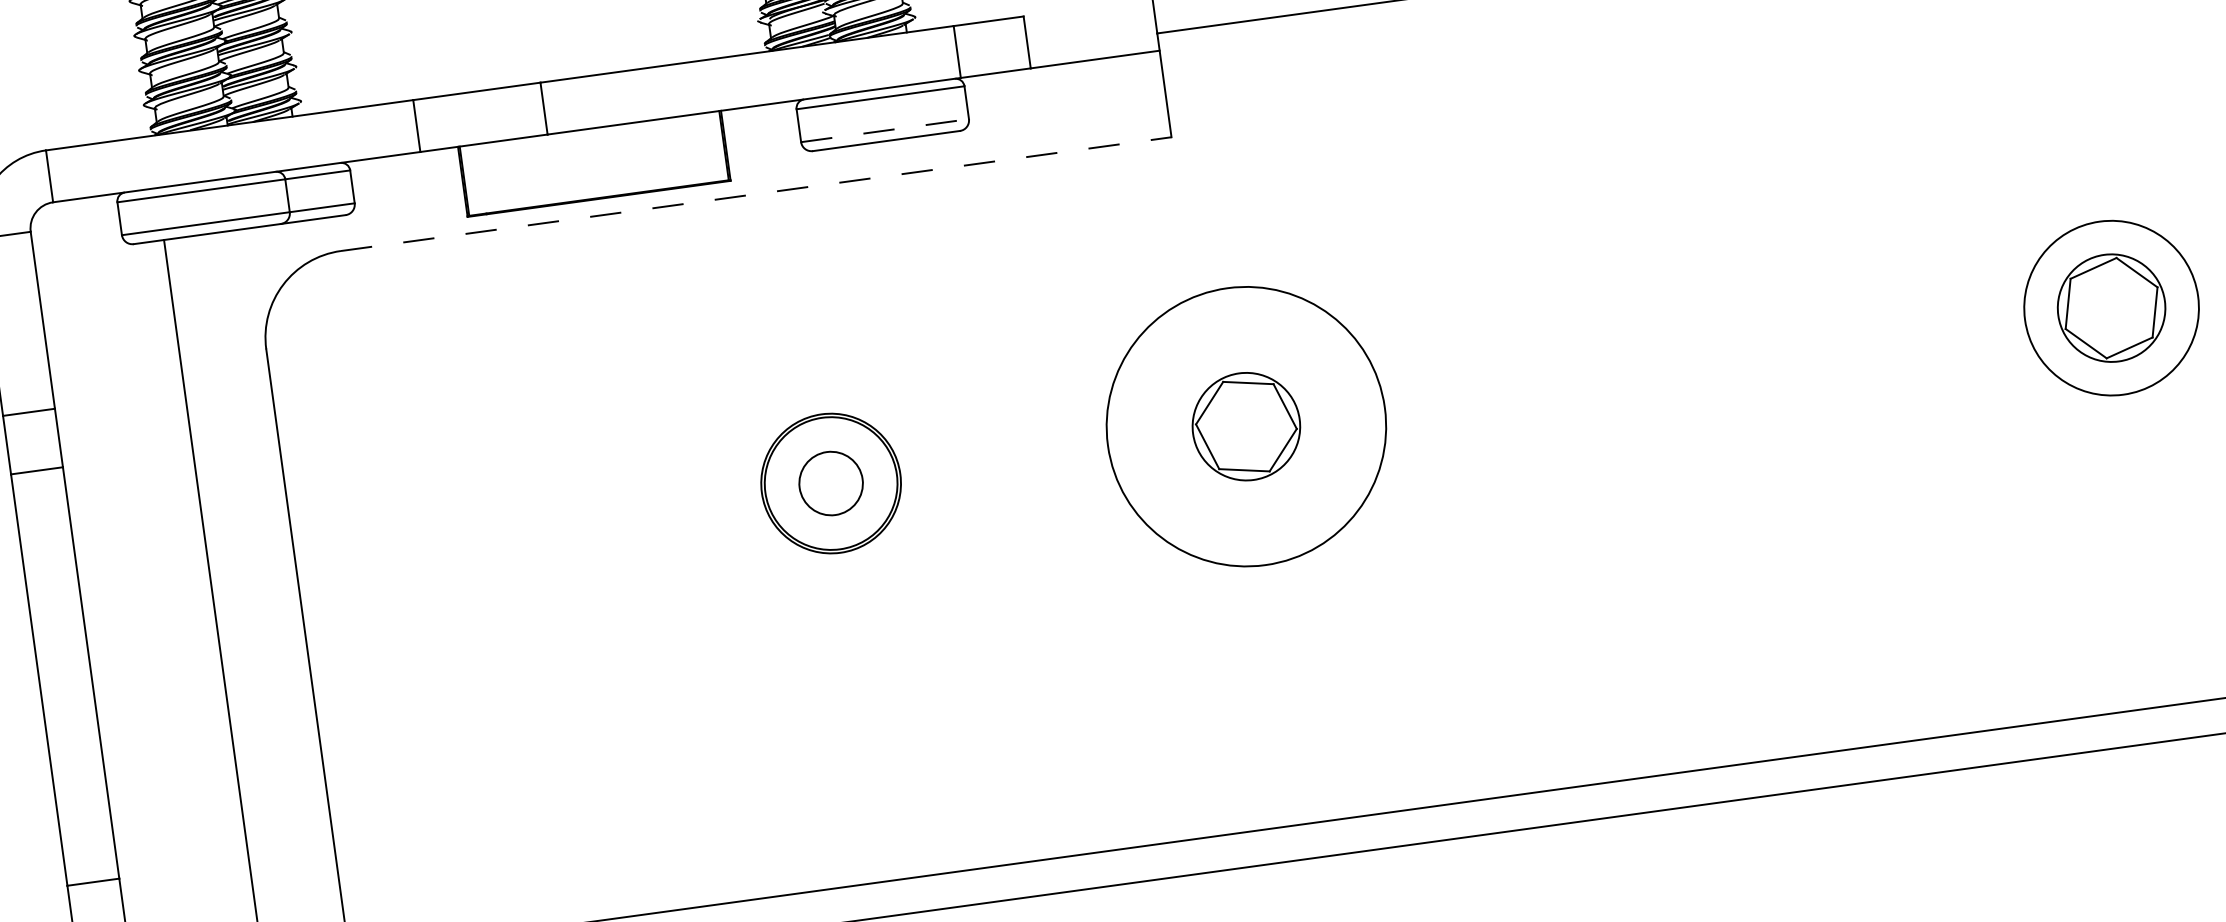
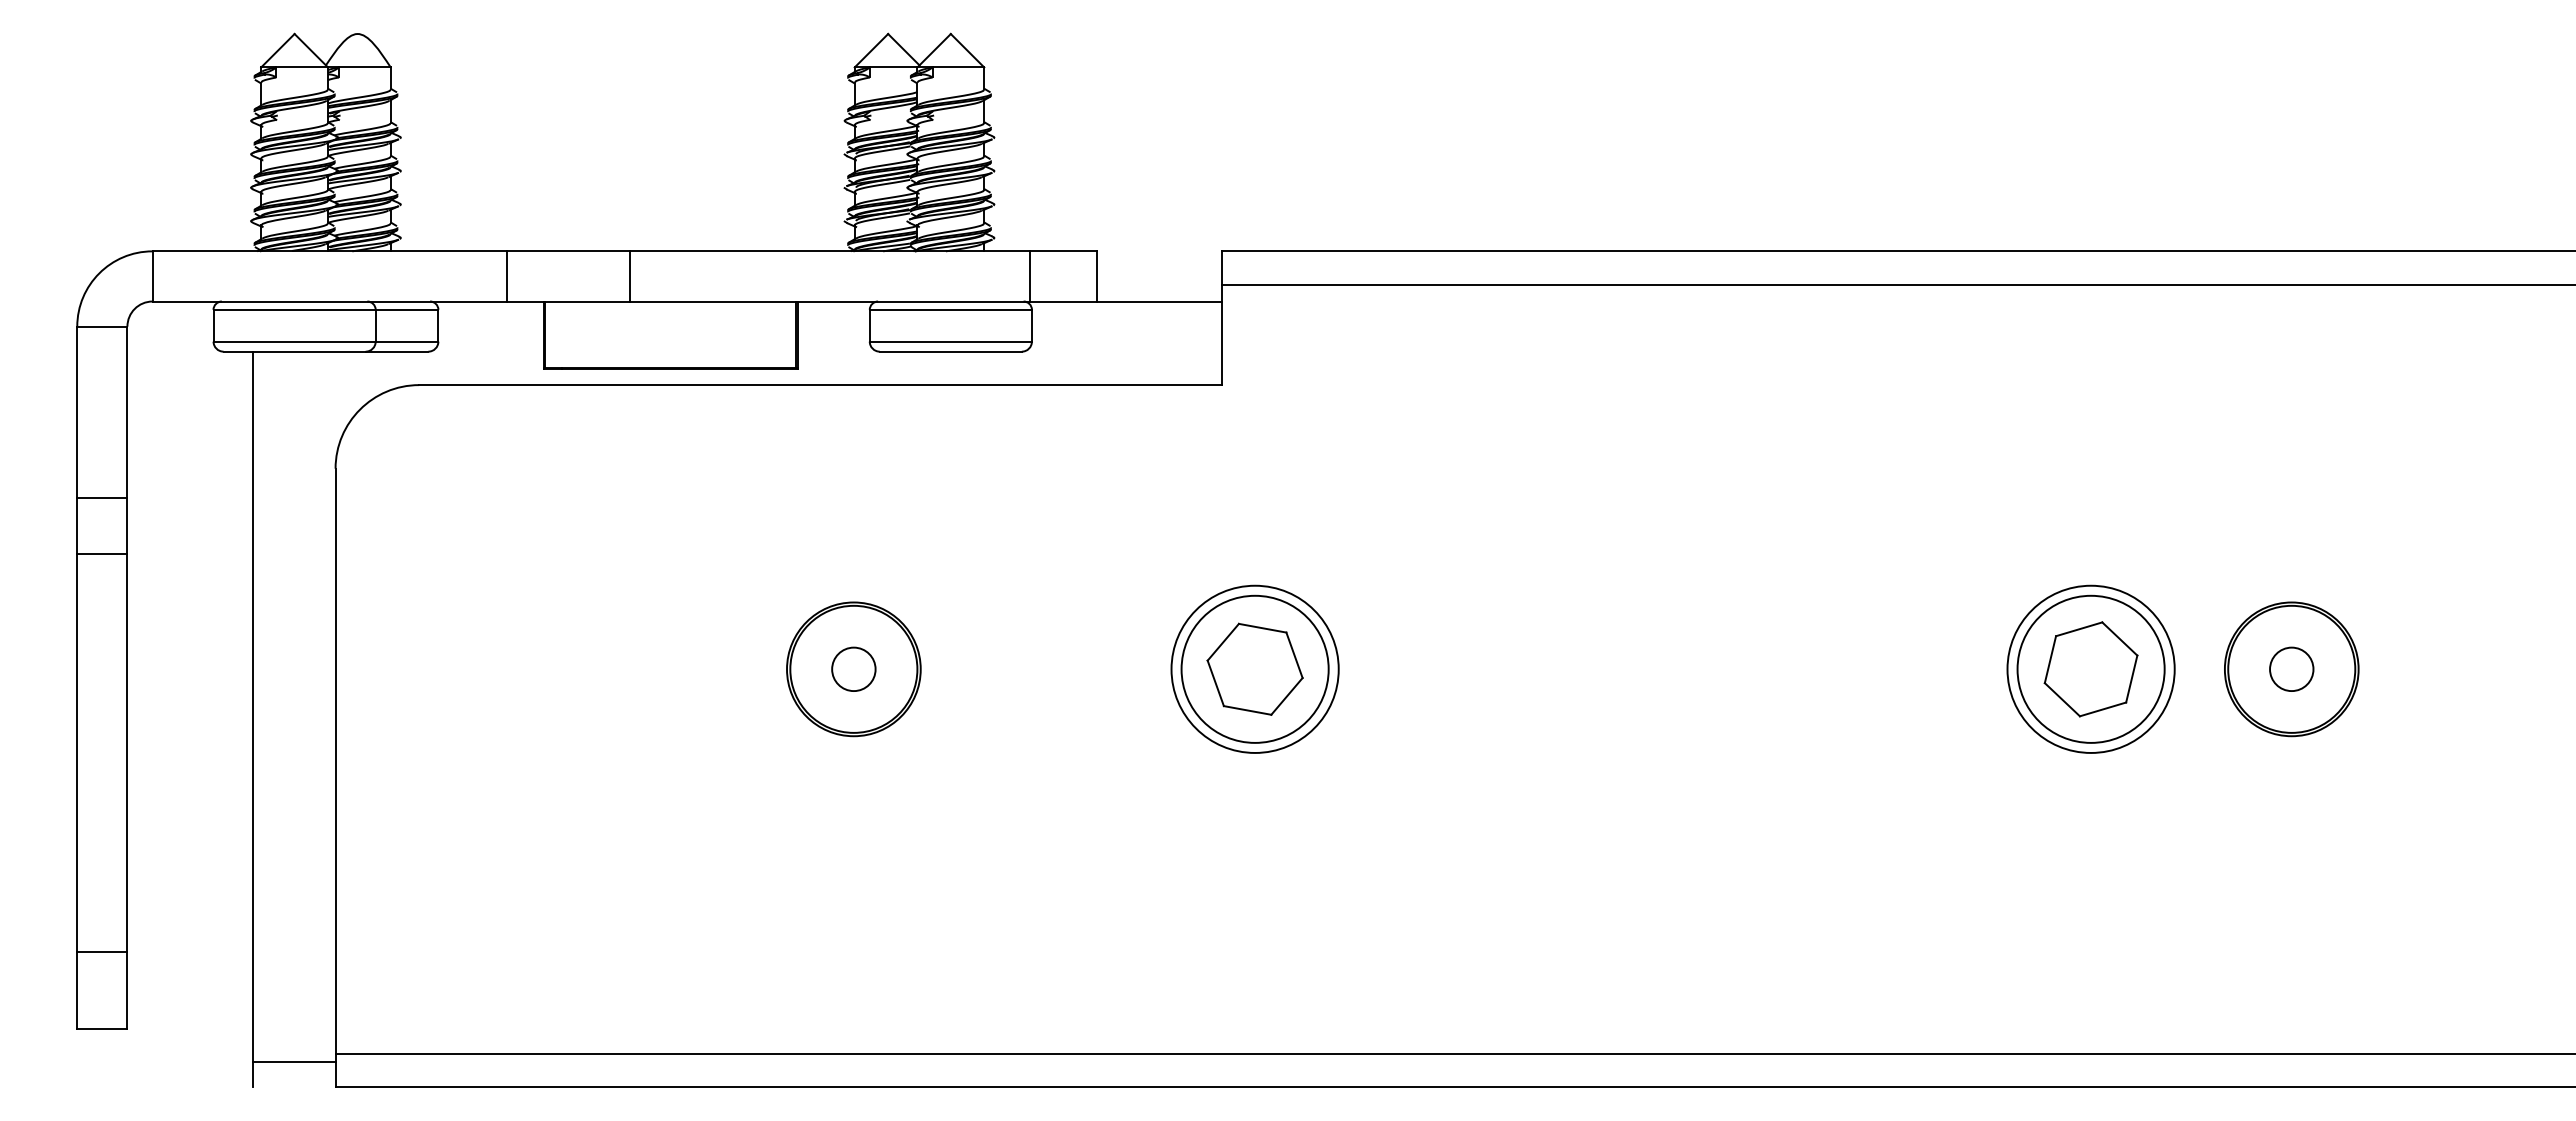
line: (885, 130) -> (951, 341), dashed -> solid
line: (756, 194) -> (820, 385), dashed -> solid
circle: (2110, 307) -> (2090, 668), size x1.43
circle: (1245, 425) -> (1254, 668), size x0.62
circle: (1245, 425) -> (1254, 668), size x1.43
circle: (830, 483) -> (853, 669), size x0.71

